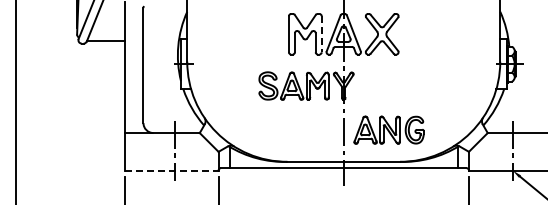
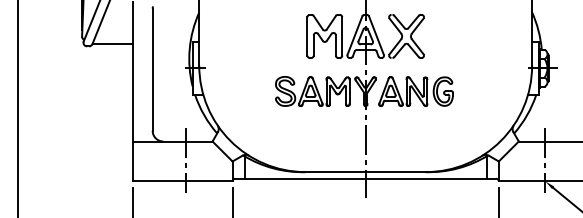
line: (321, 34) -> (342, 36), dashed -> solid
part: (388, 129) -> (415, 90), moved
line: (171, 170) -> (182, 181), dashed -> solid

